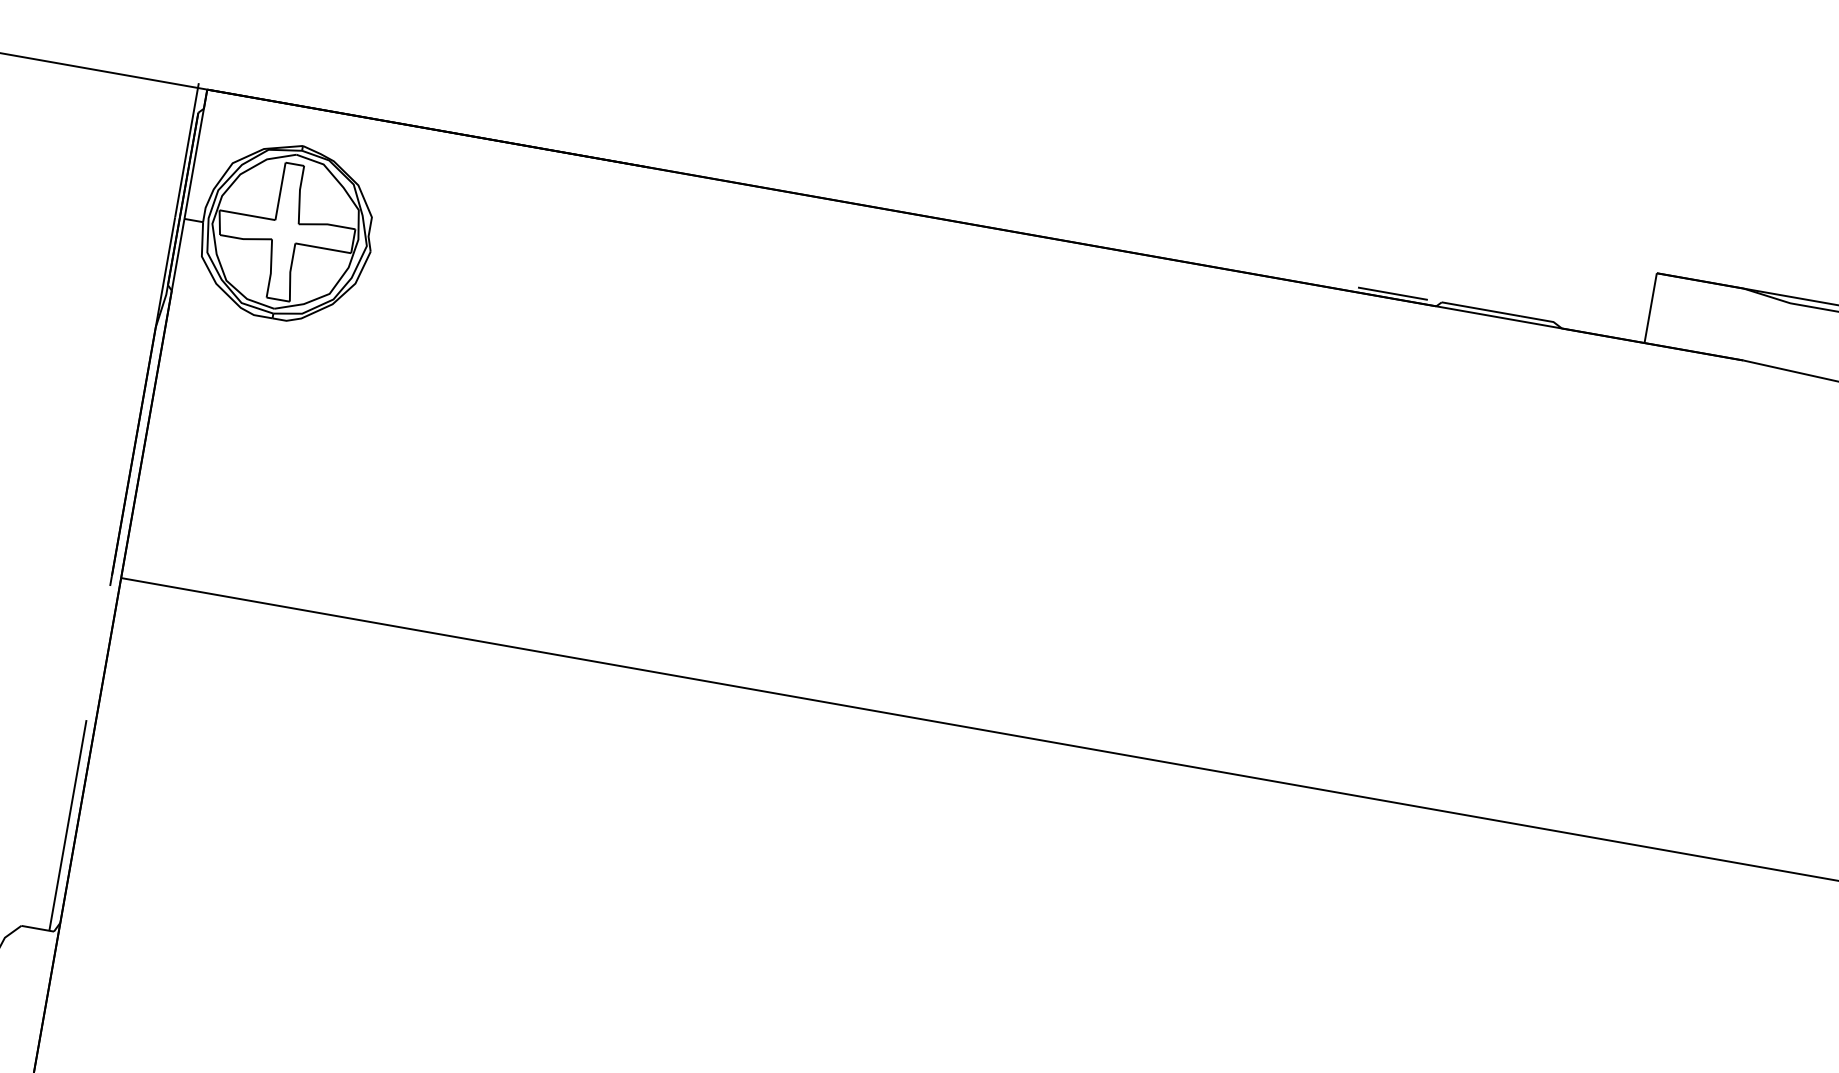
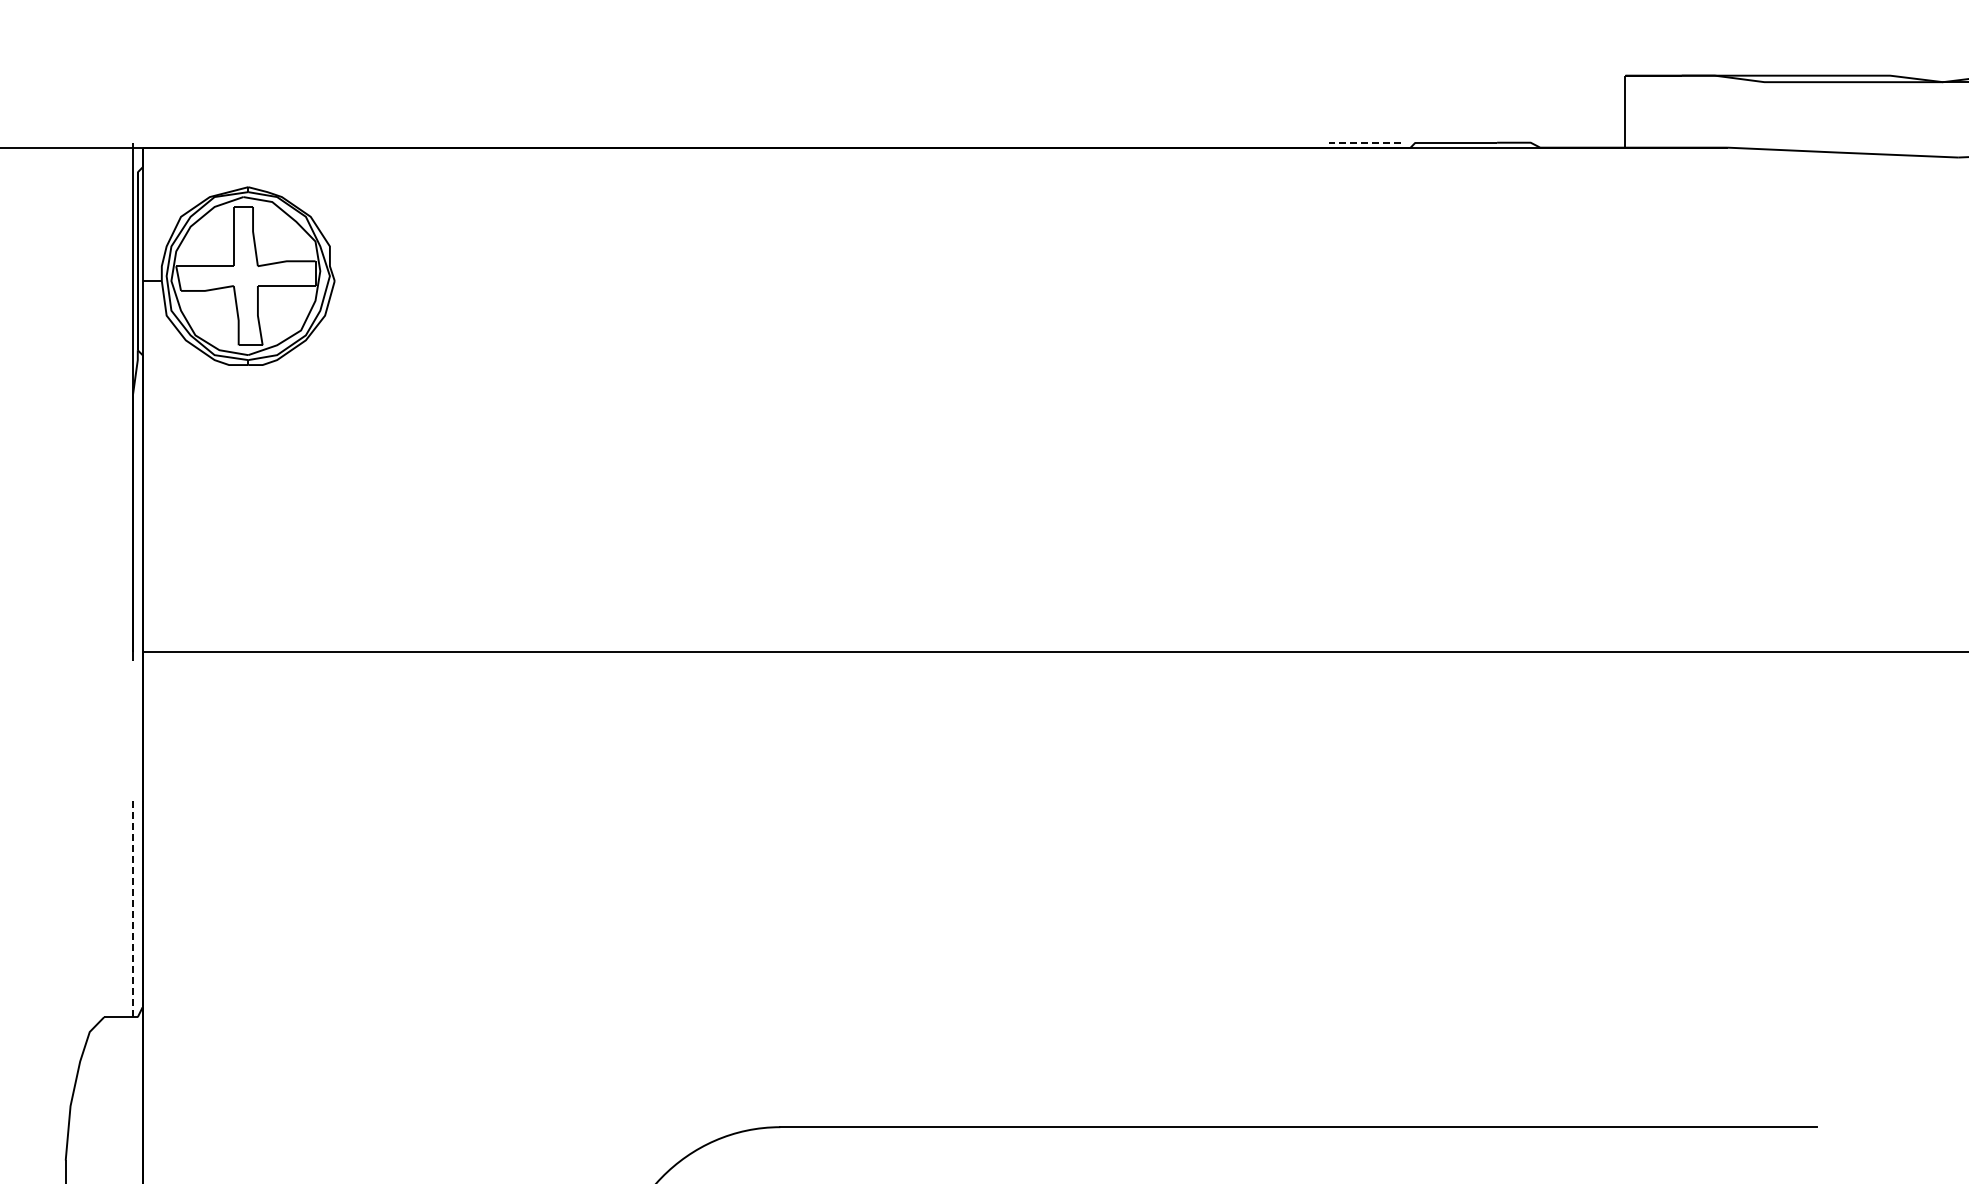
line: (1393, 293) -> (1365, 142), solid -> dashed
line: (68, 825) -> (133, 908), solid -> dashed

